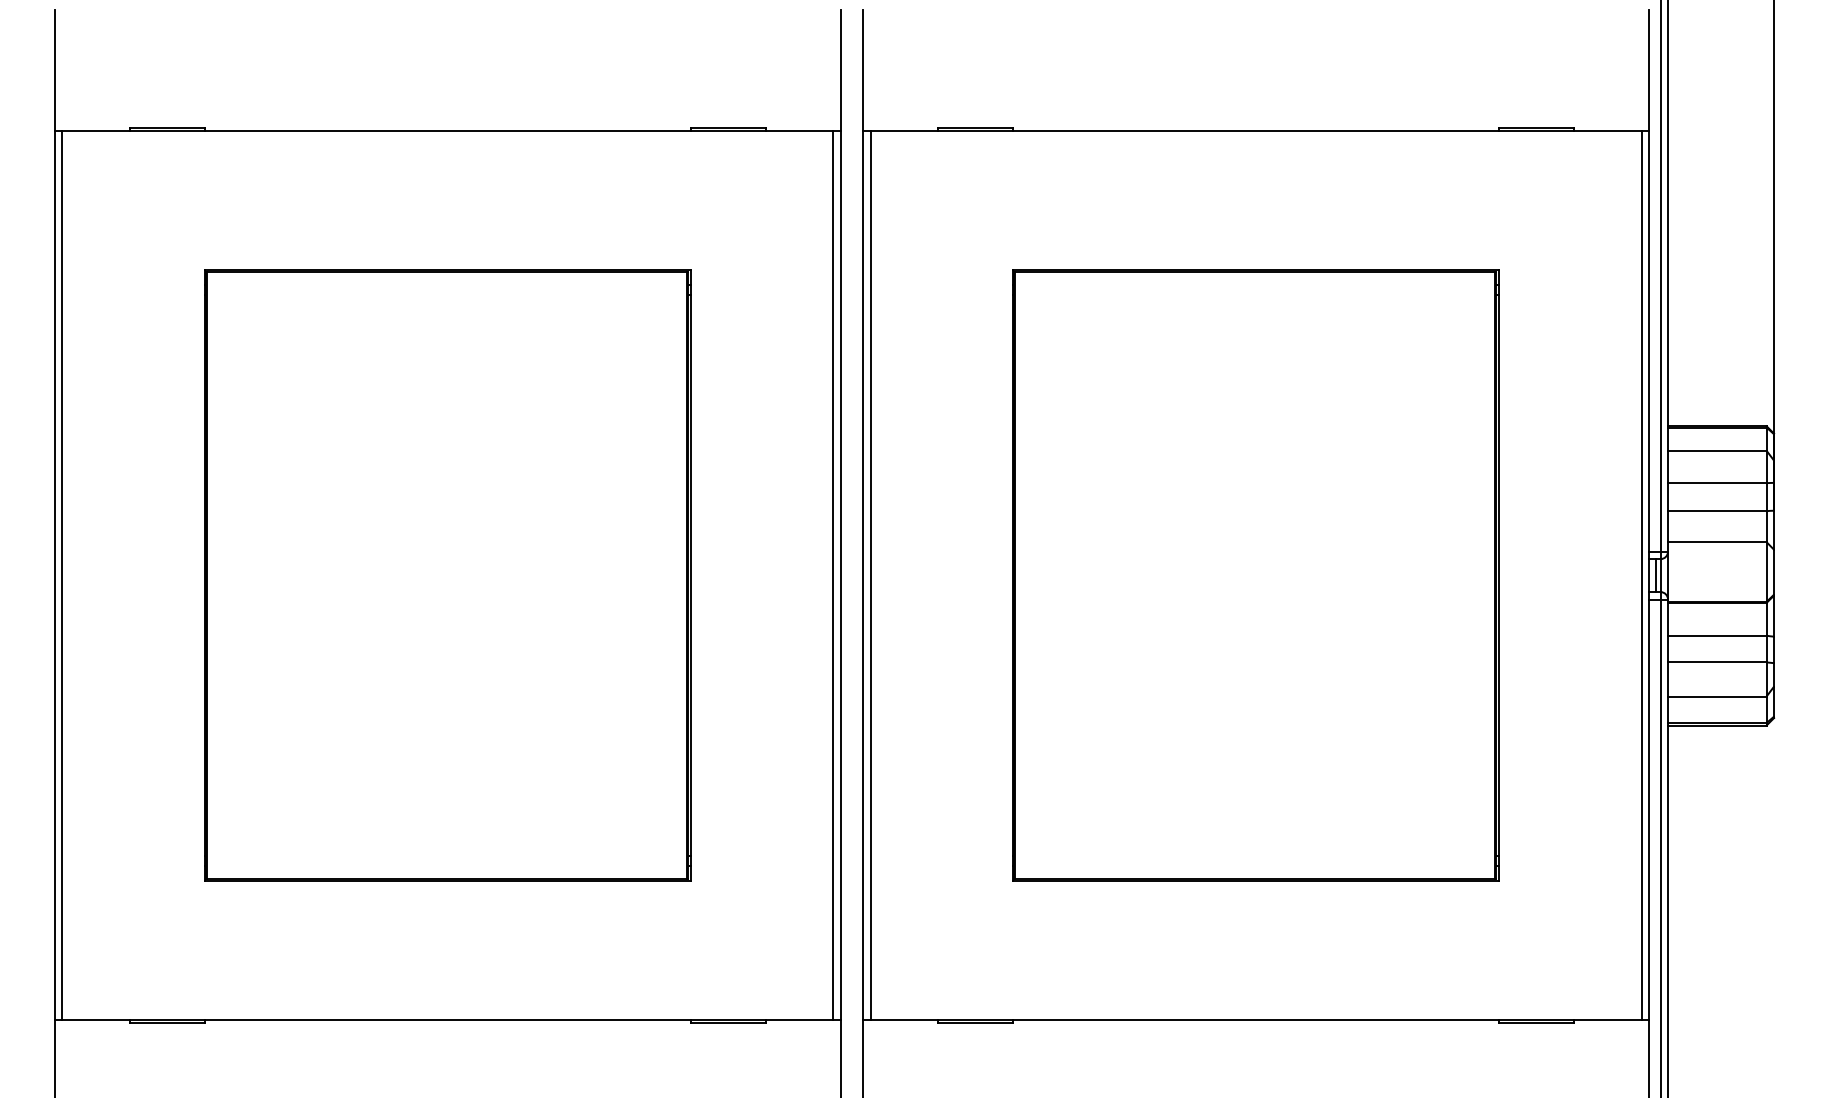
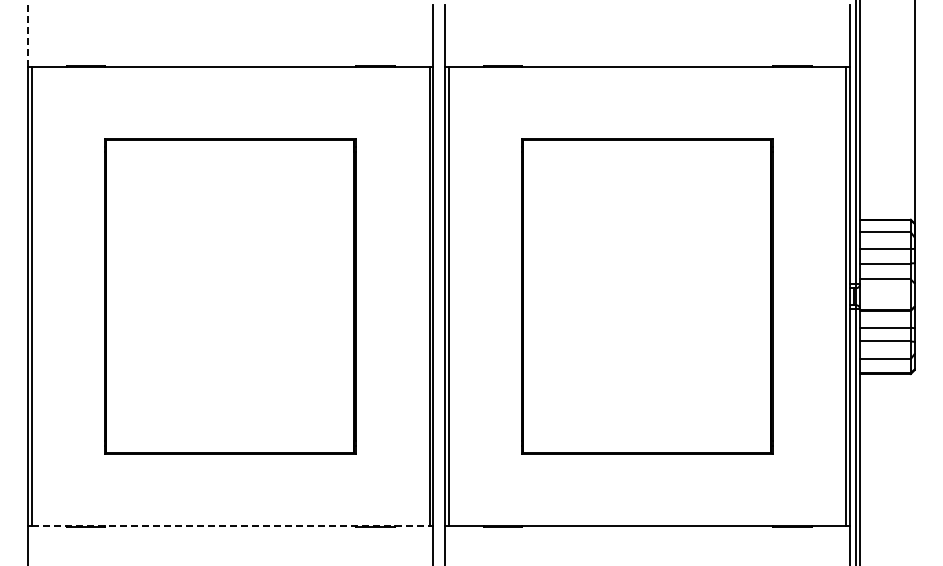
line: (55, 68) -> (28, 35), solid -> dashed
line: (447, 1019) -> (230, 525), solid -> dashed

